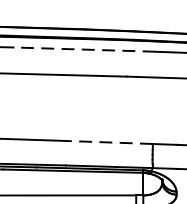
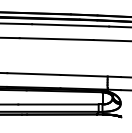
line: (84, 49) -> (70, 25), dashed -> solid
line: (110, 141) -> (84, 75), dashed -> solid

